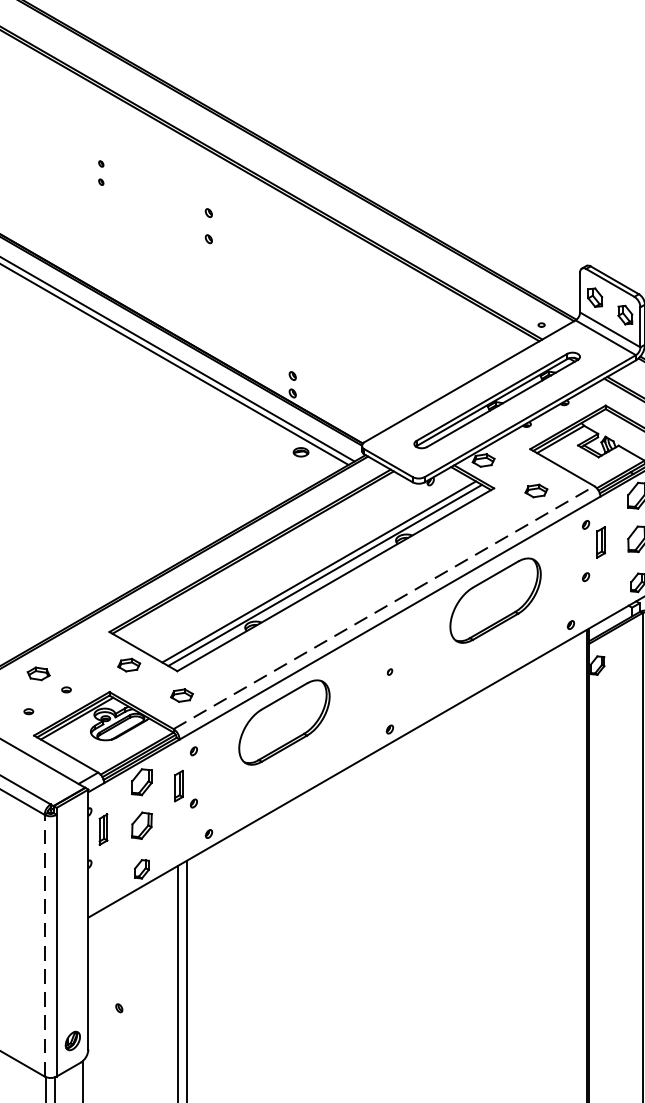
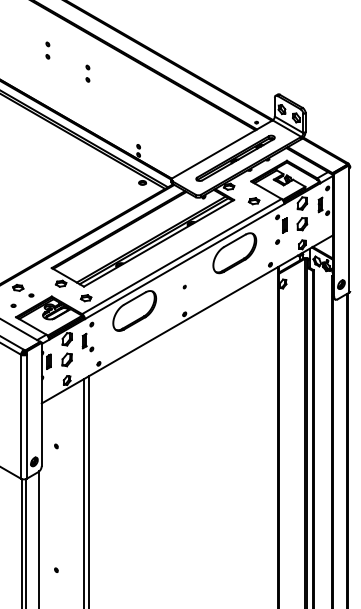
part: (100, 172) -> (47, 50), size x1.43
part: (208, 225) -> (87, 73), moved
line: (385, 607) -> (182, 256), dashed -> solid
line: (45, 945) -> (21, 416), dashed -> solid

